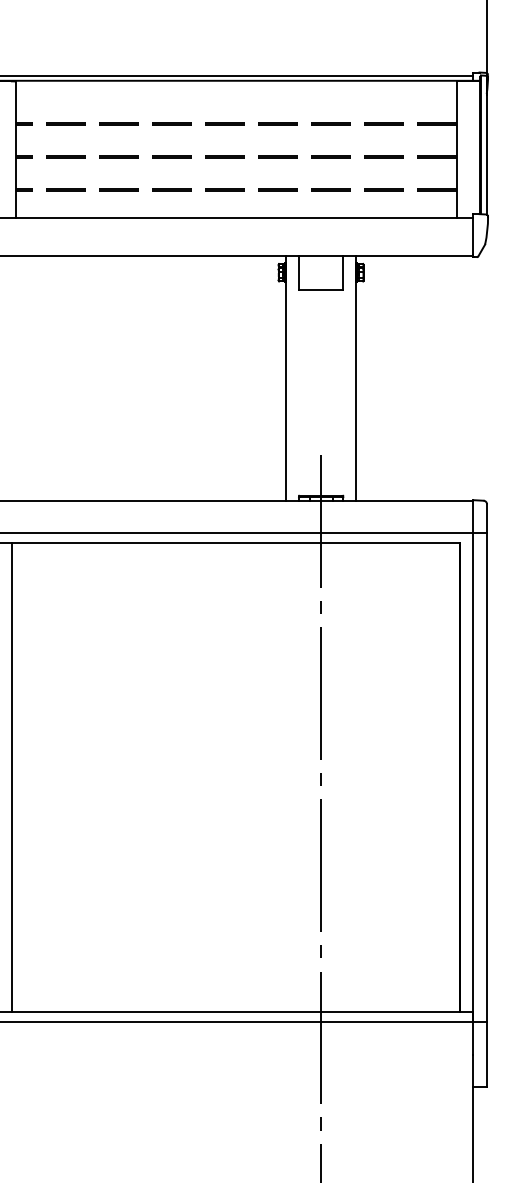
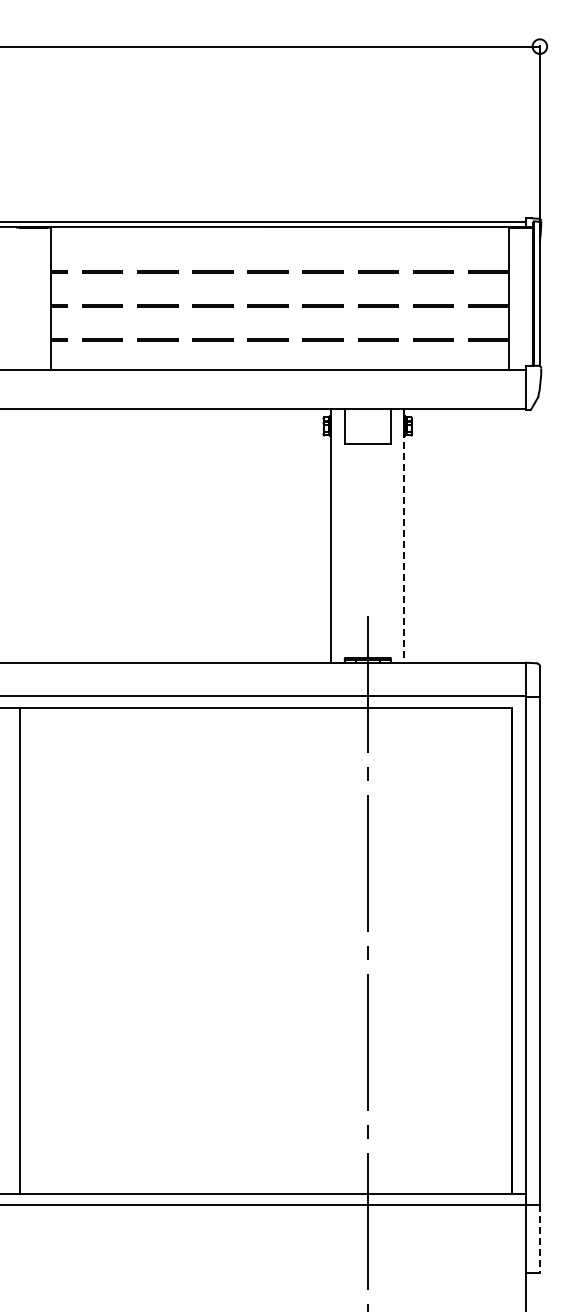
line: (356, 378) -> (404, 536), solid -> dashed
line: (12, 777) -> (47, 950), removed
line: (487, 1054) -> (540, 1238), solid -> dashed

